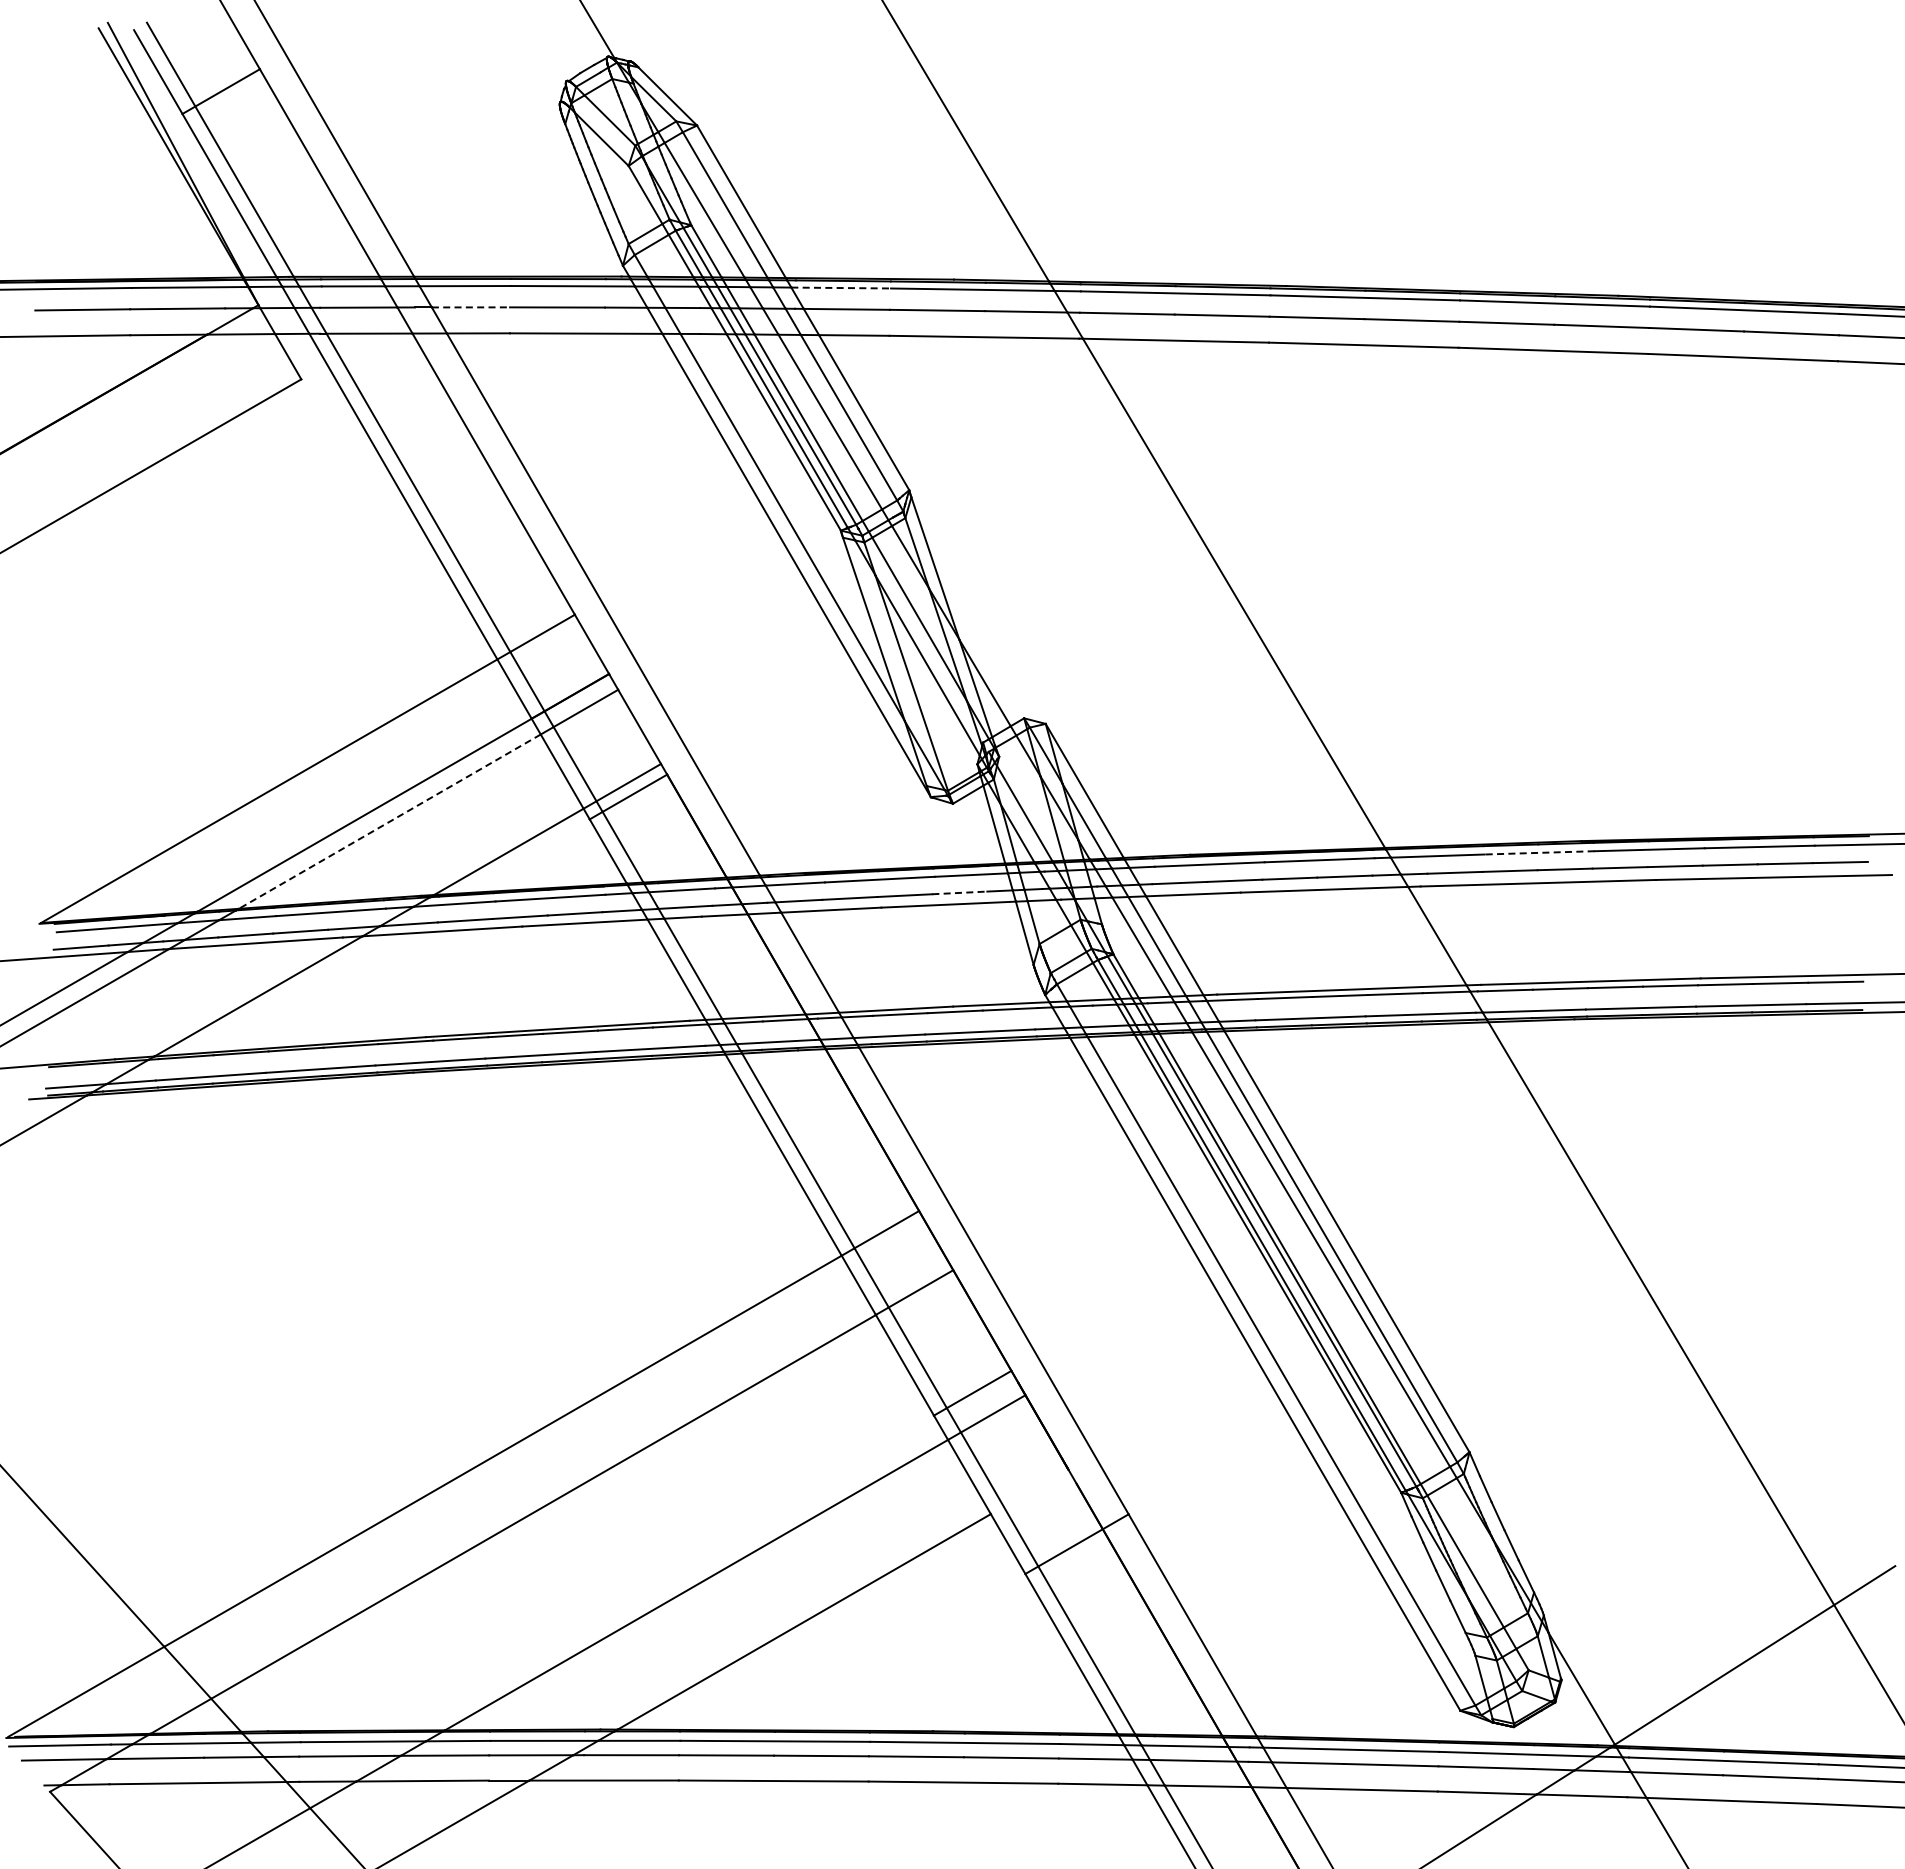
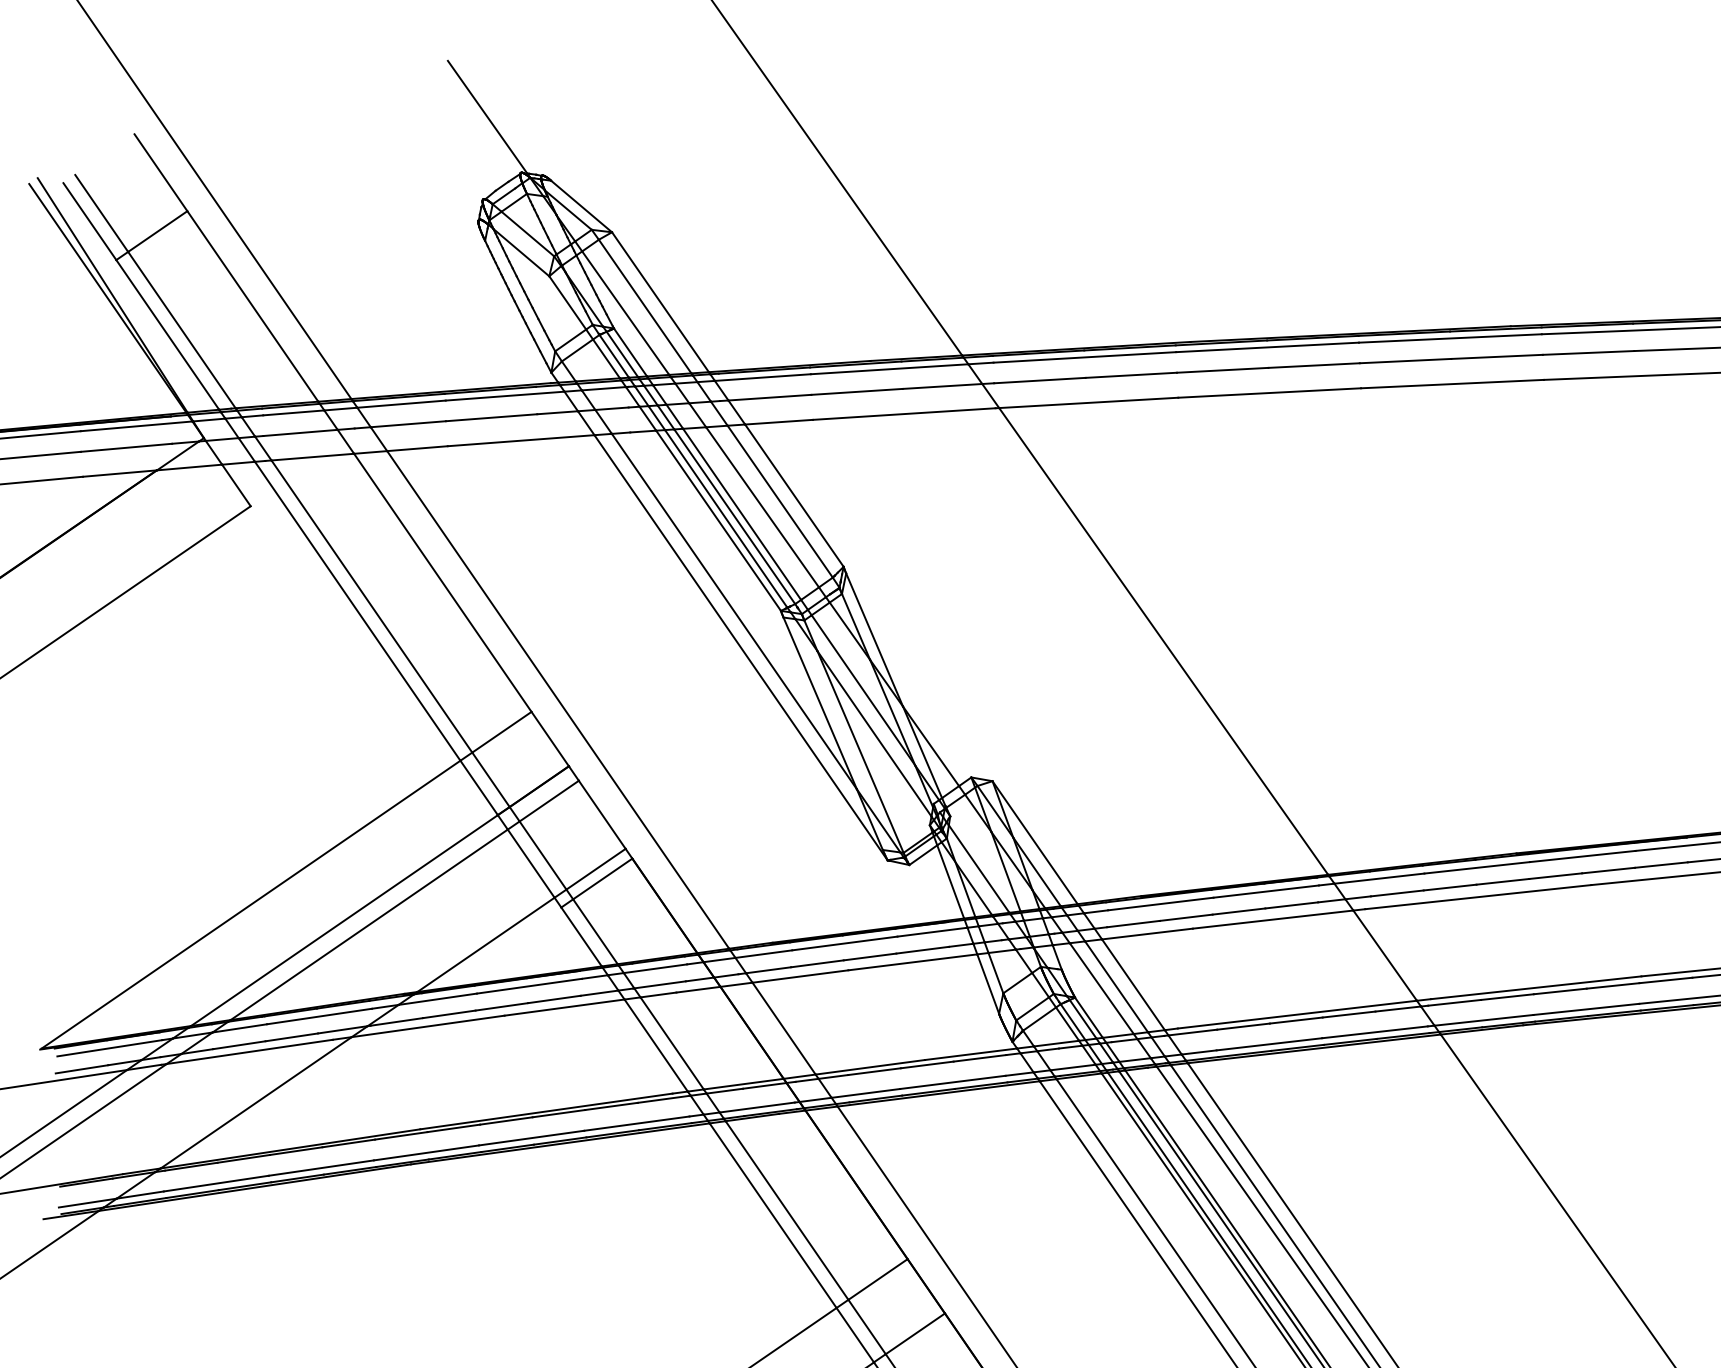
line: (841, 288) -> (763, 378), dashed -> solid
line: (471, 307) -> (408, 424), dashed -> solid
line: (389, 821) -> (368, 924), dashed -> solid
line: (1539, 852) -> (1477, 867), dashed -> solid
line: (959, 892) -> (922, 949), dashed -> solid

